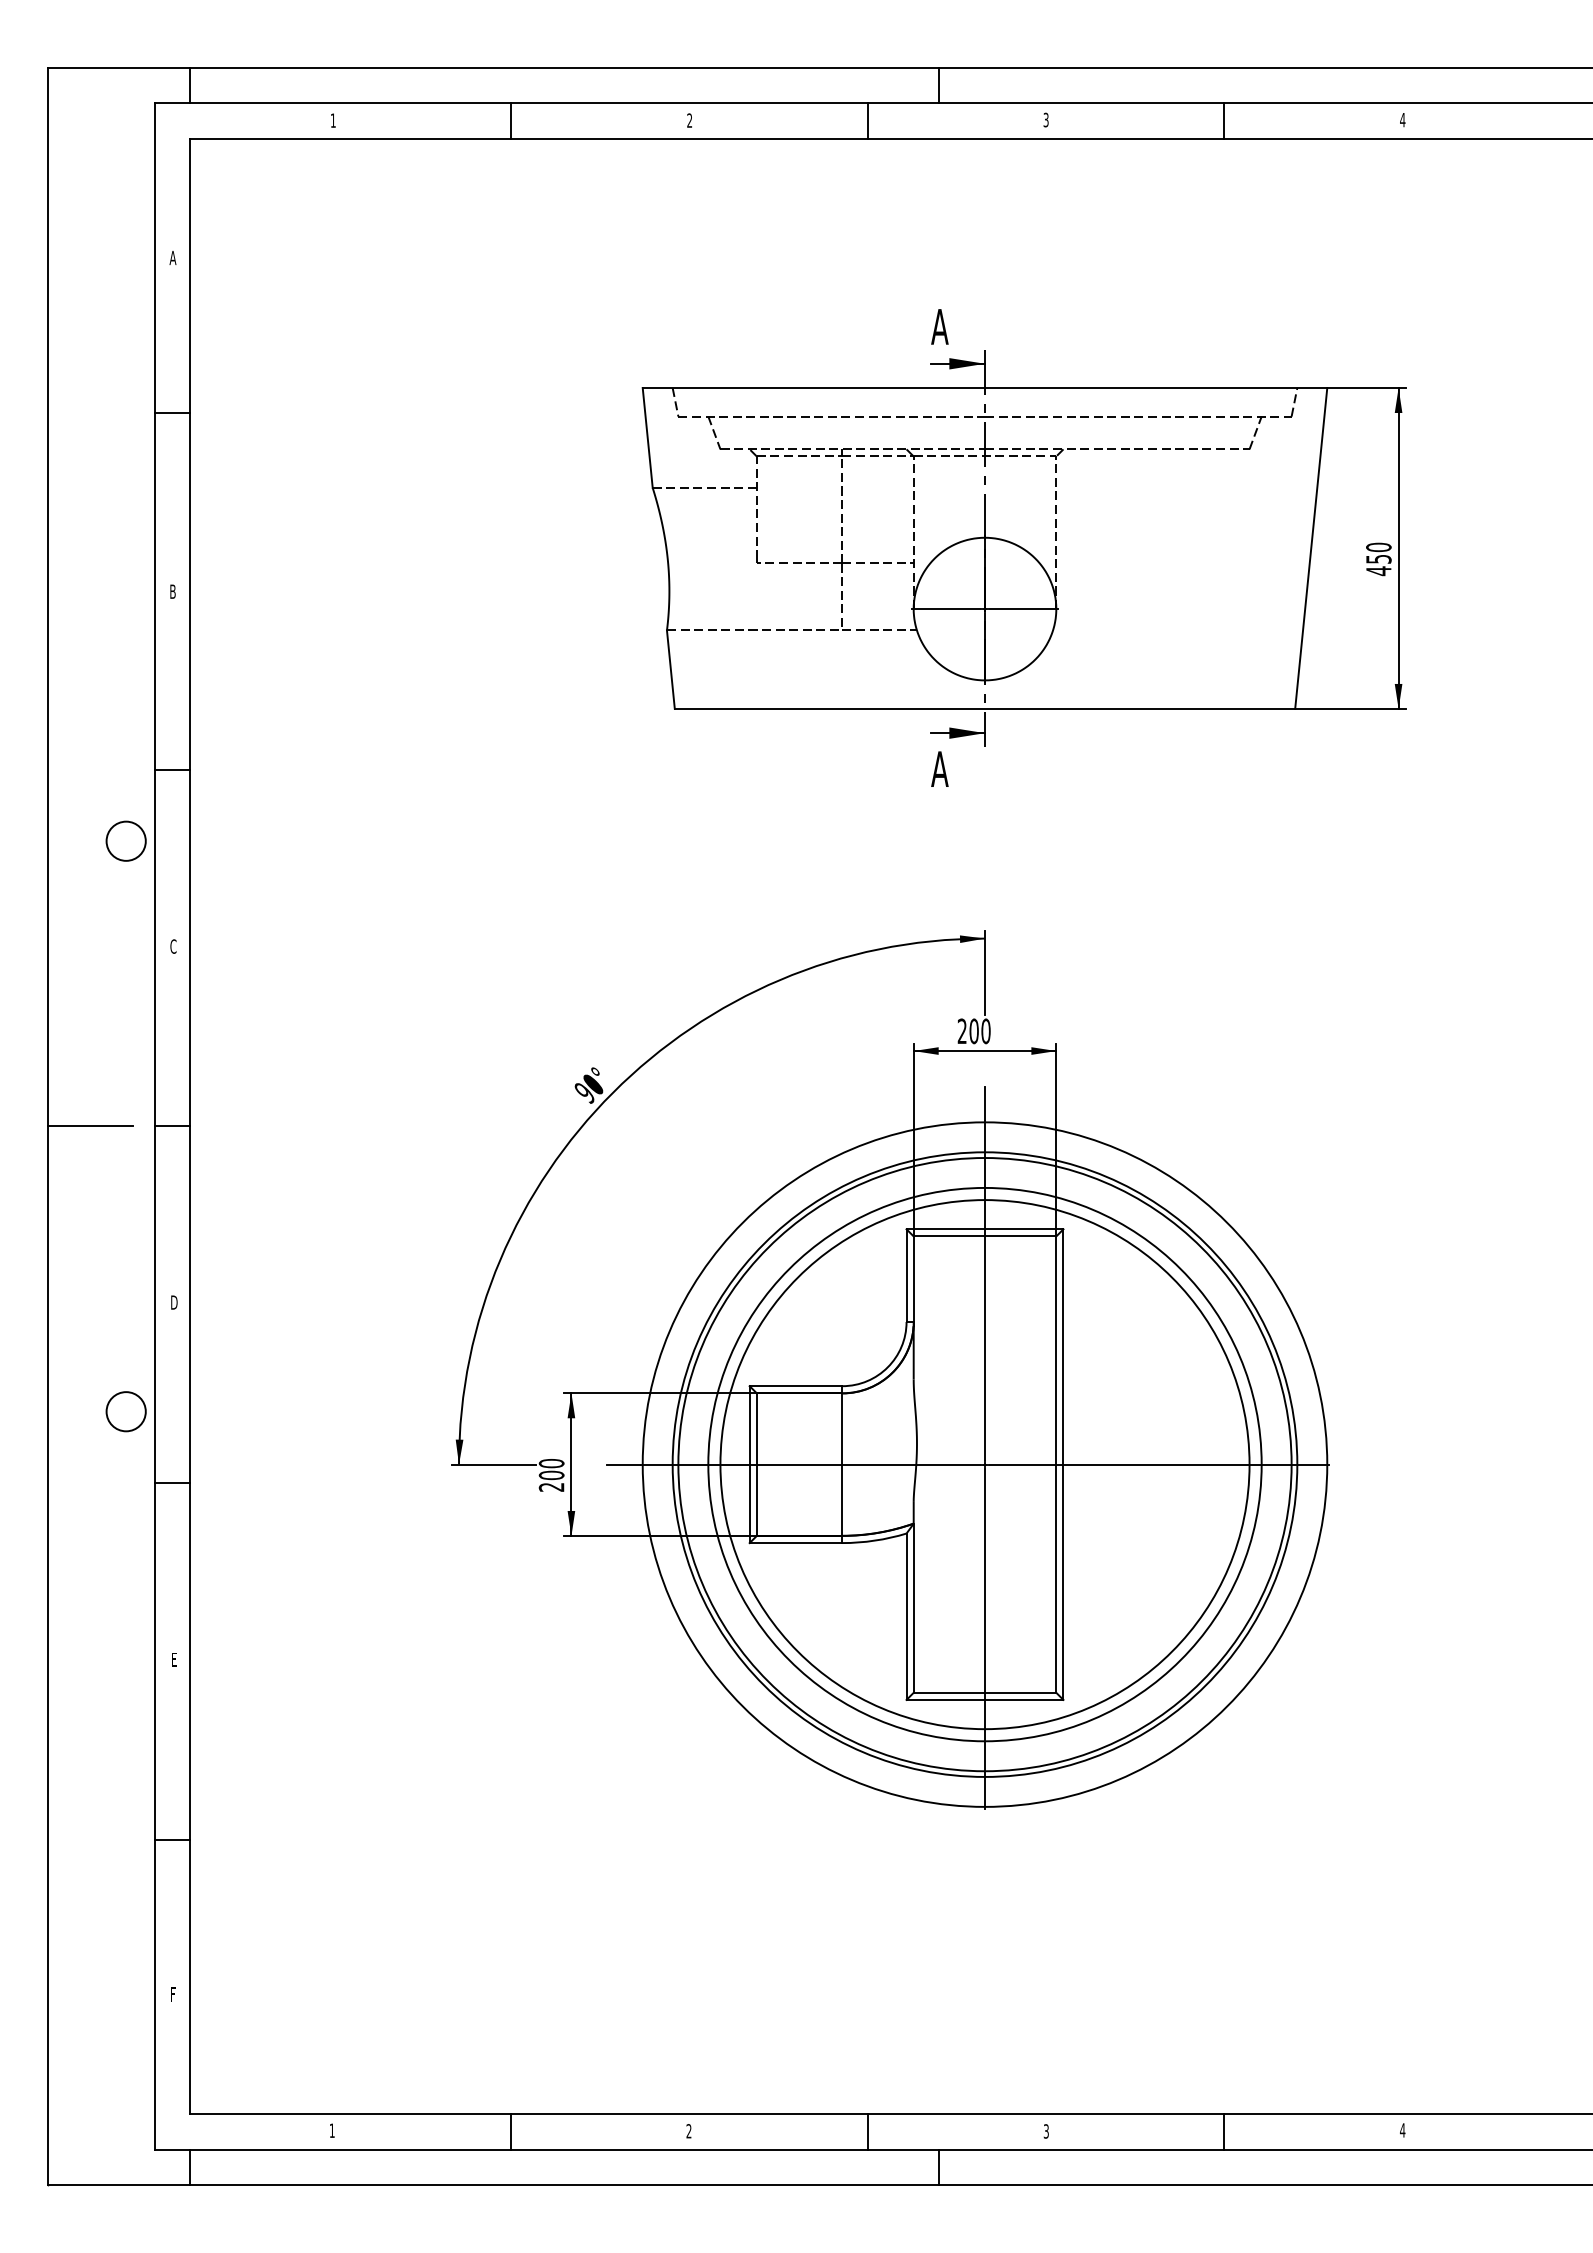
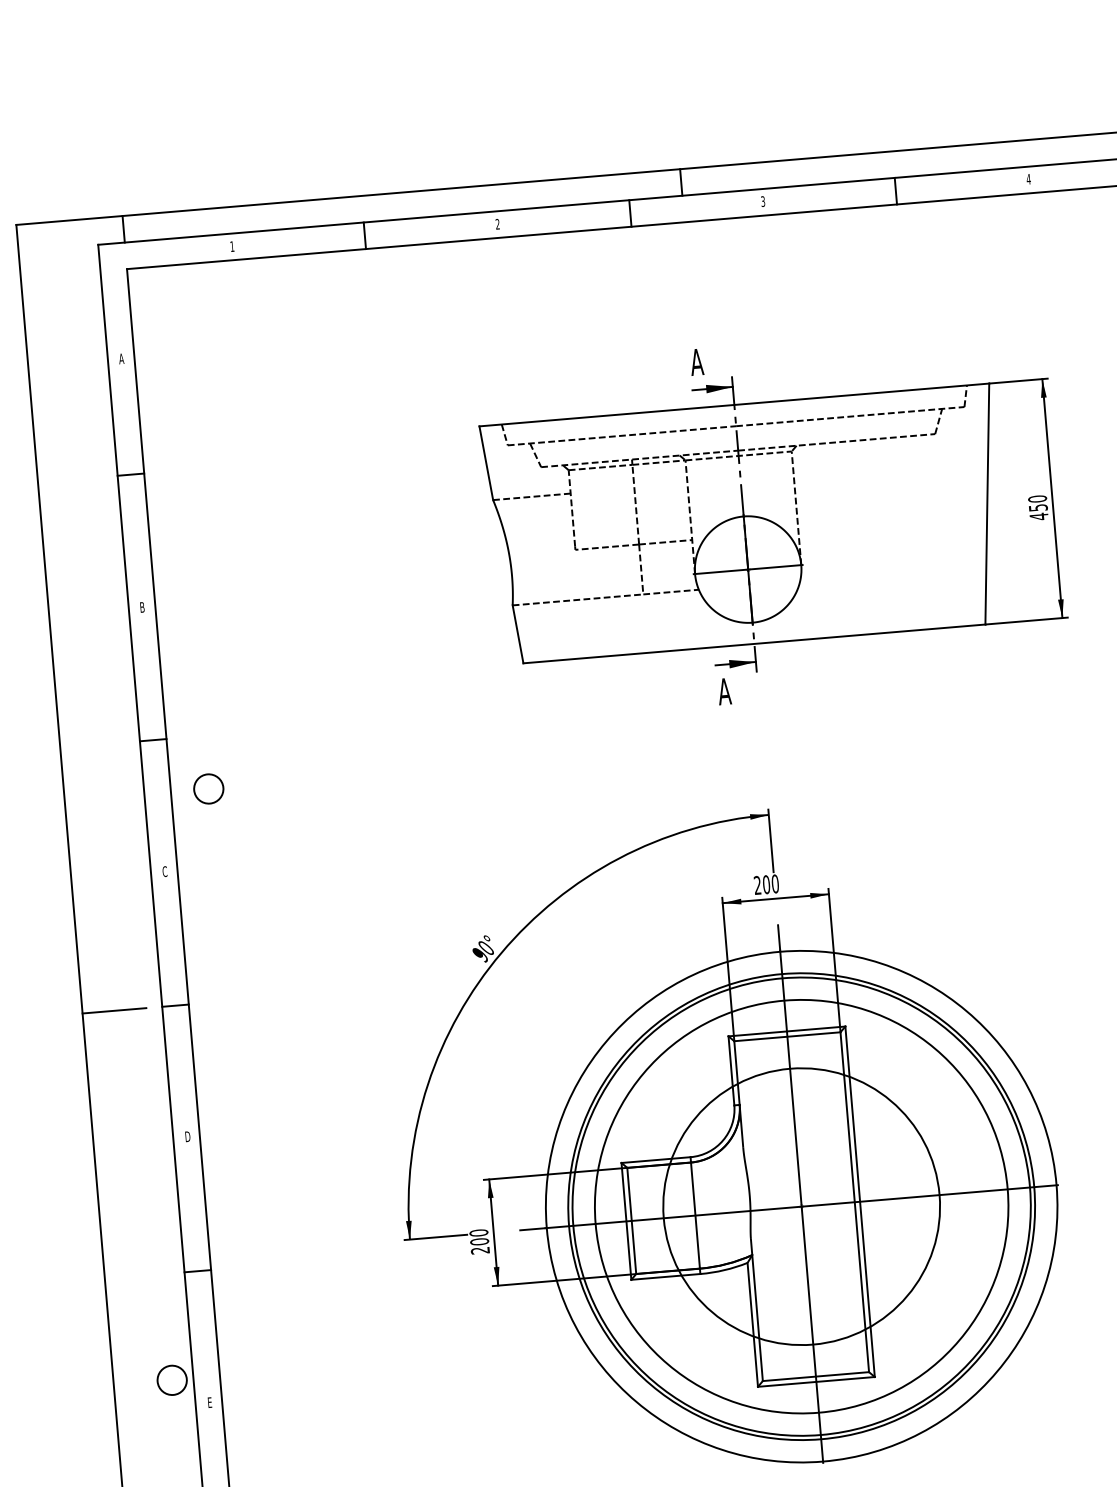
circle: (125, 840) -> (208, 788), moved
circle: (125, 1411) -> (171, 1380), moved
circle: (984, 1464) -> (801, 1206), size x0.7

